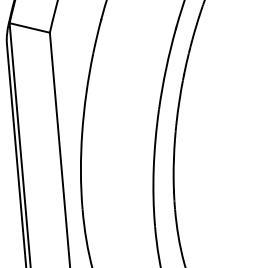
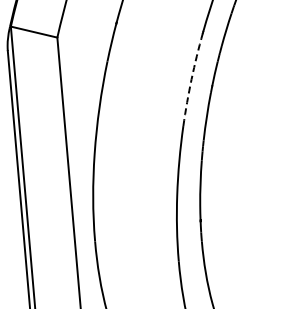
arc: (166, 69) -> (191, 79), solid -> dashed

